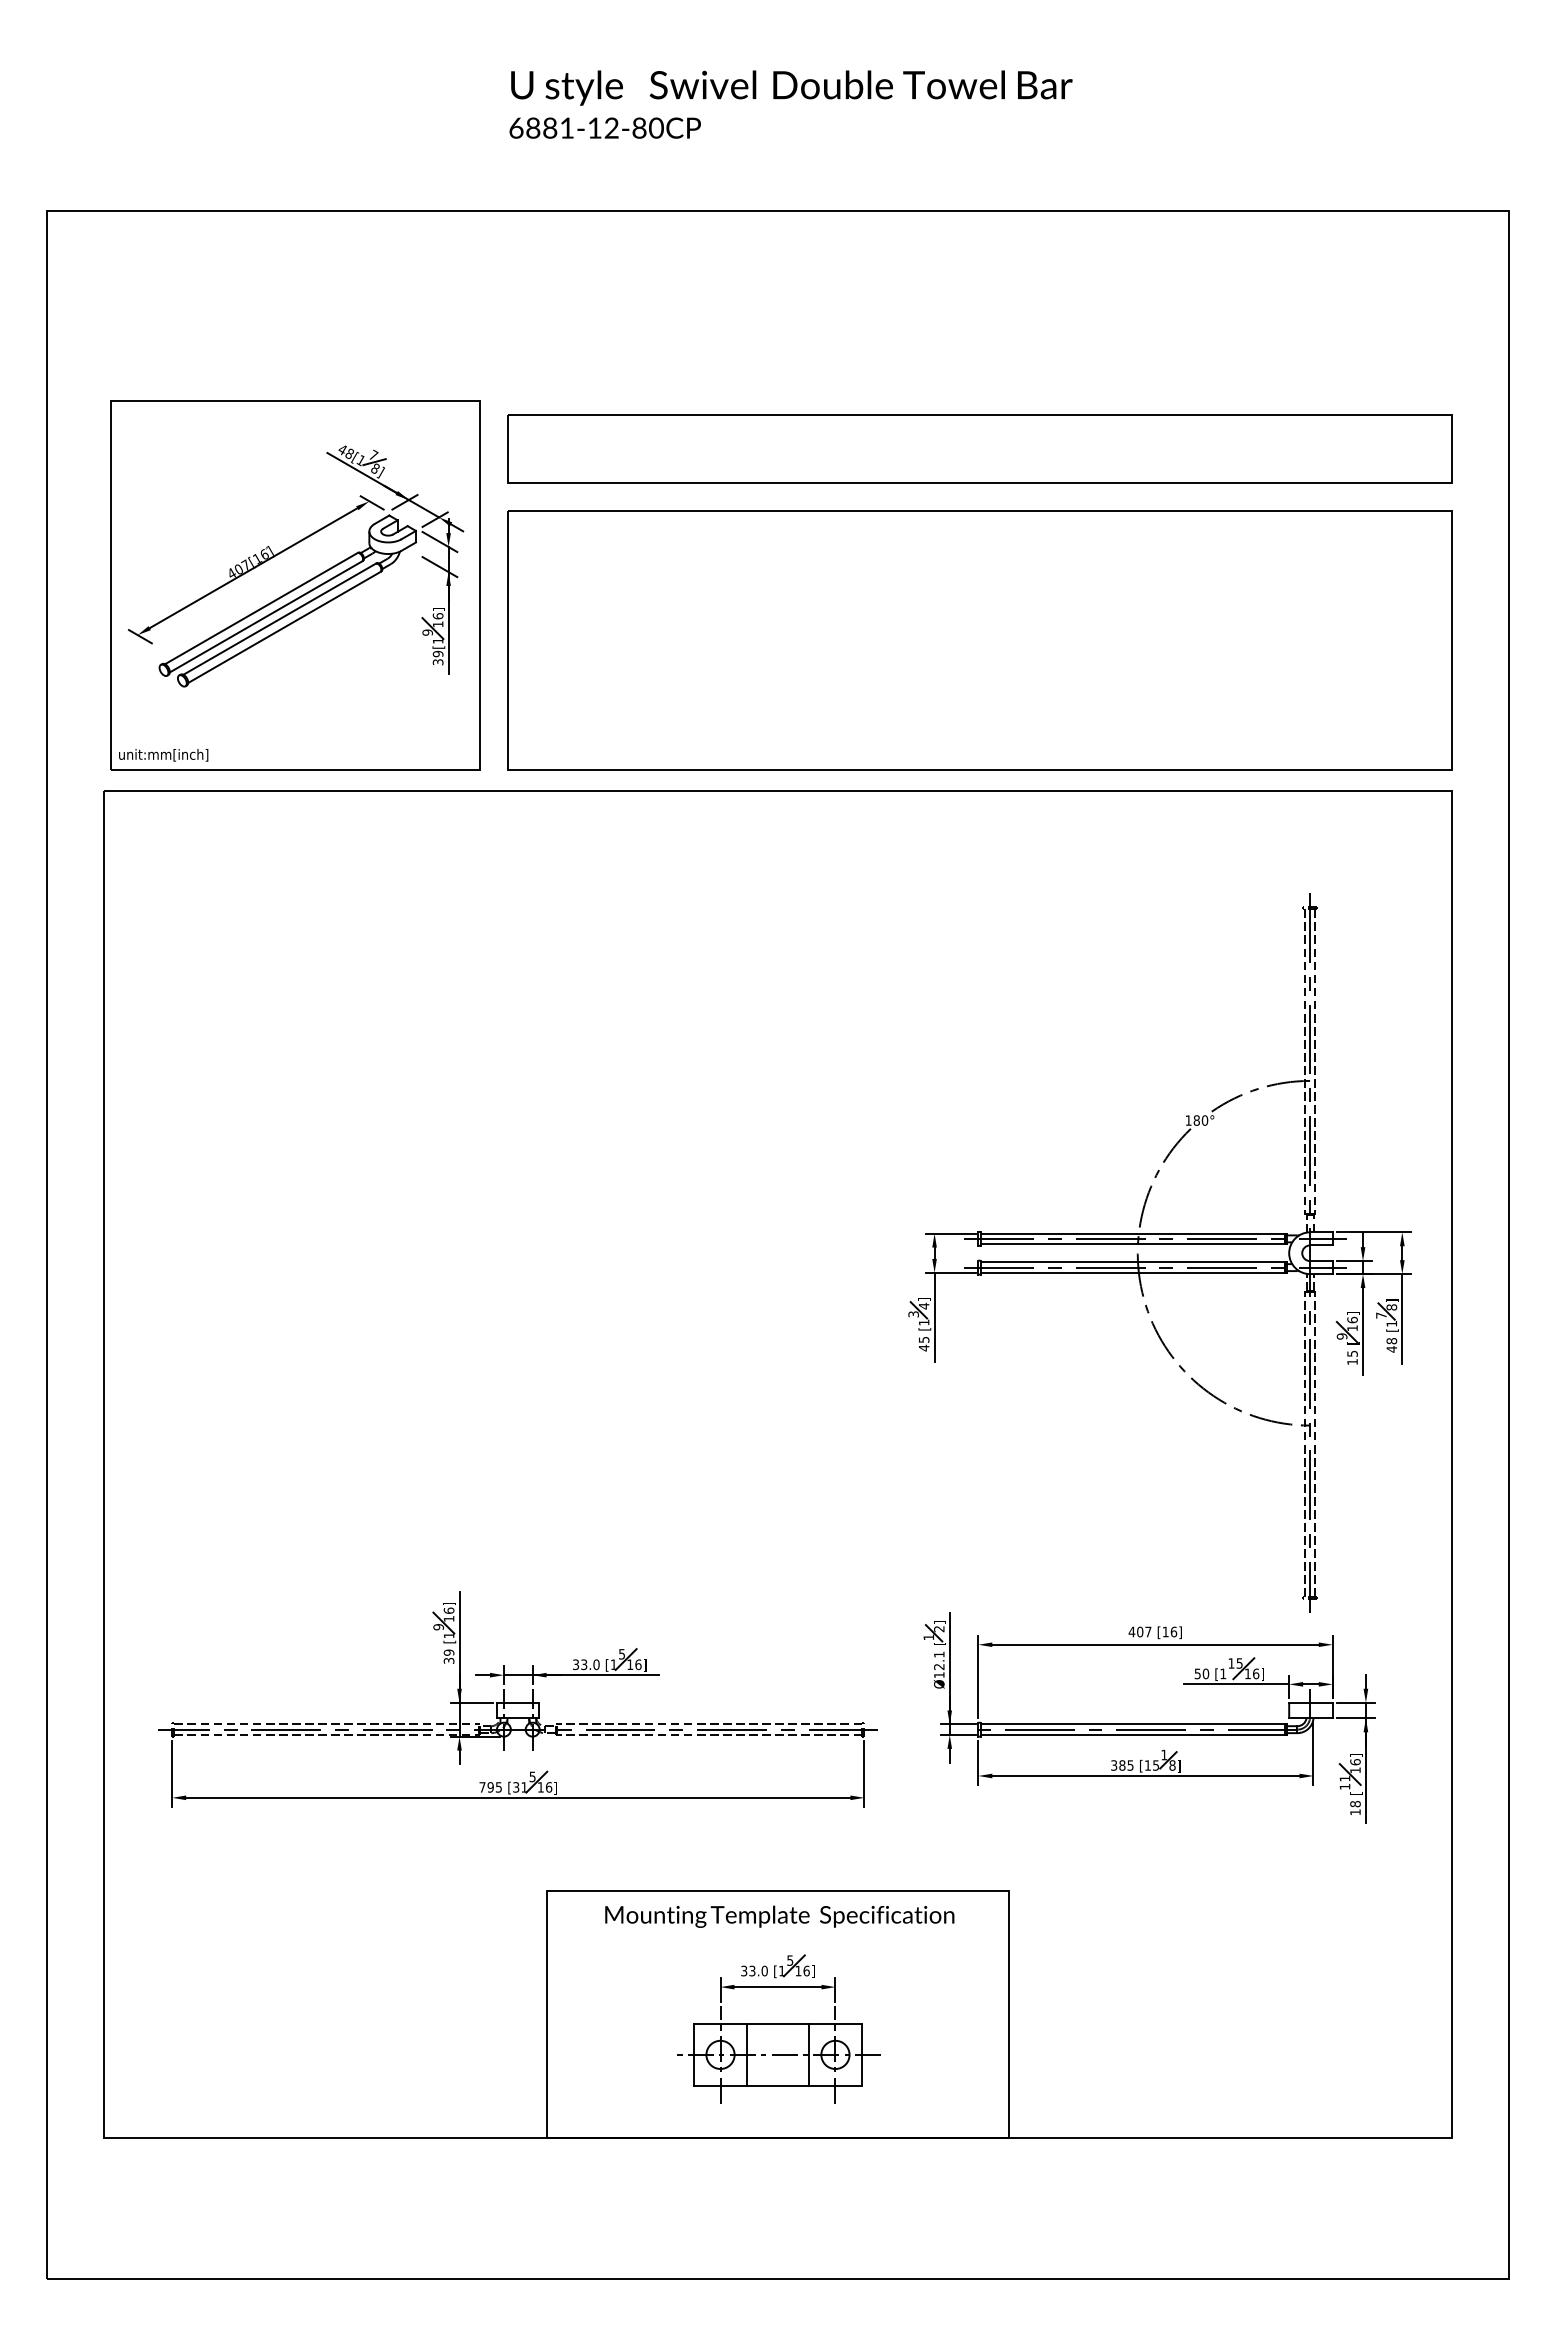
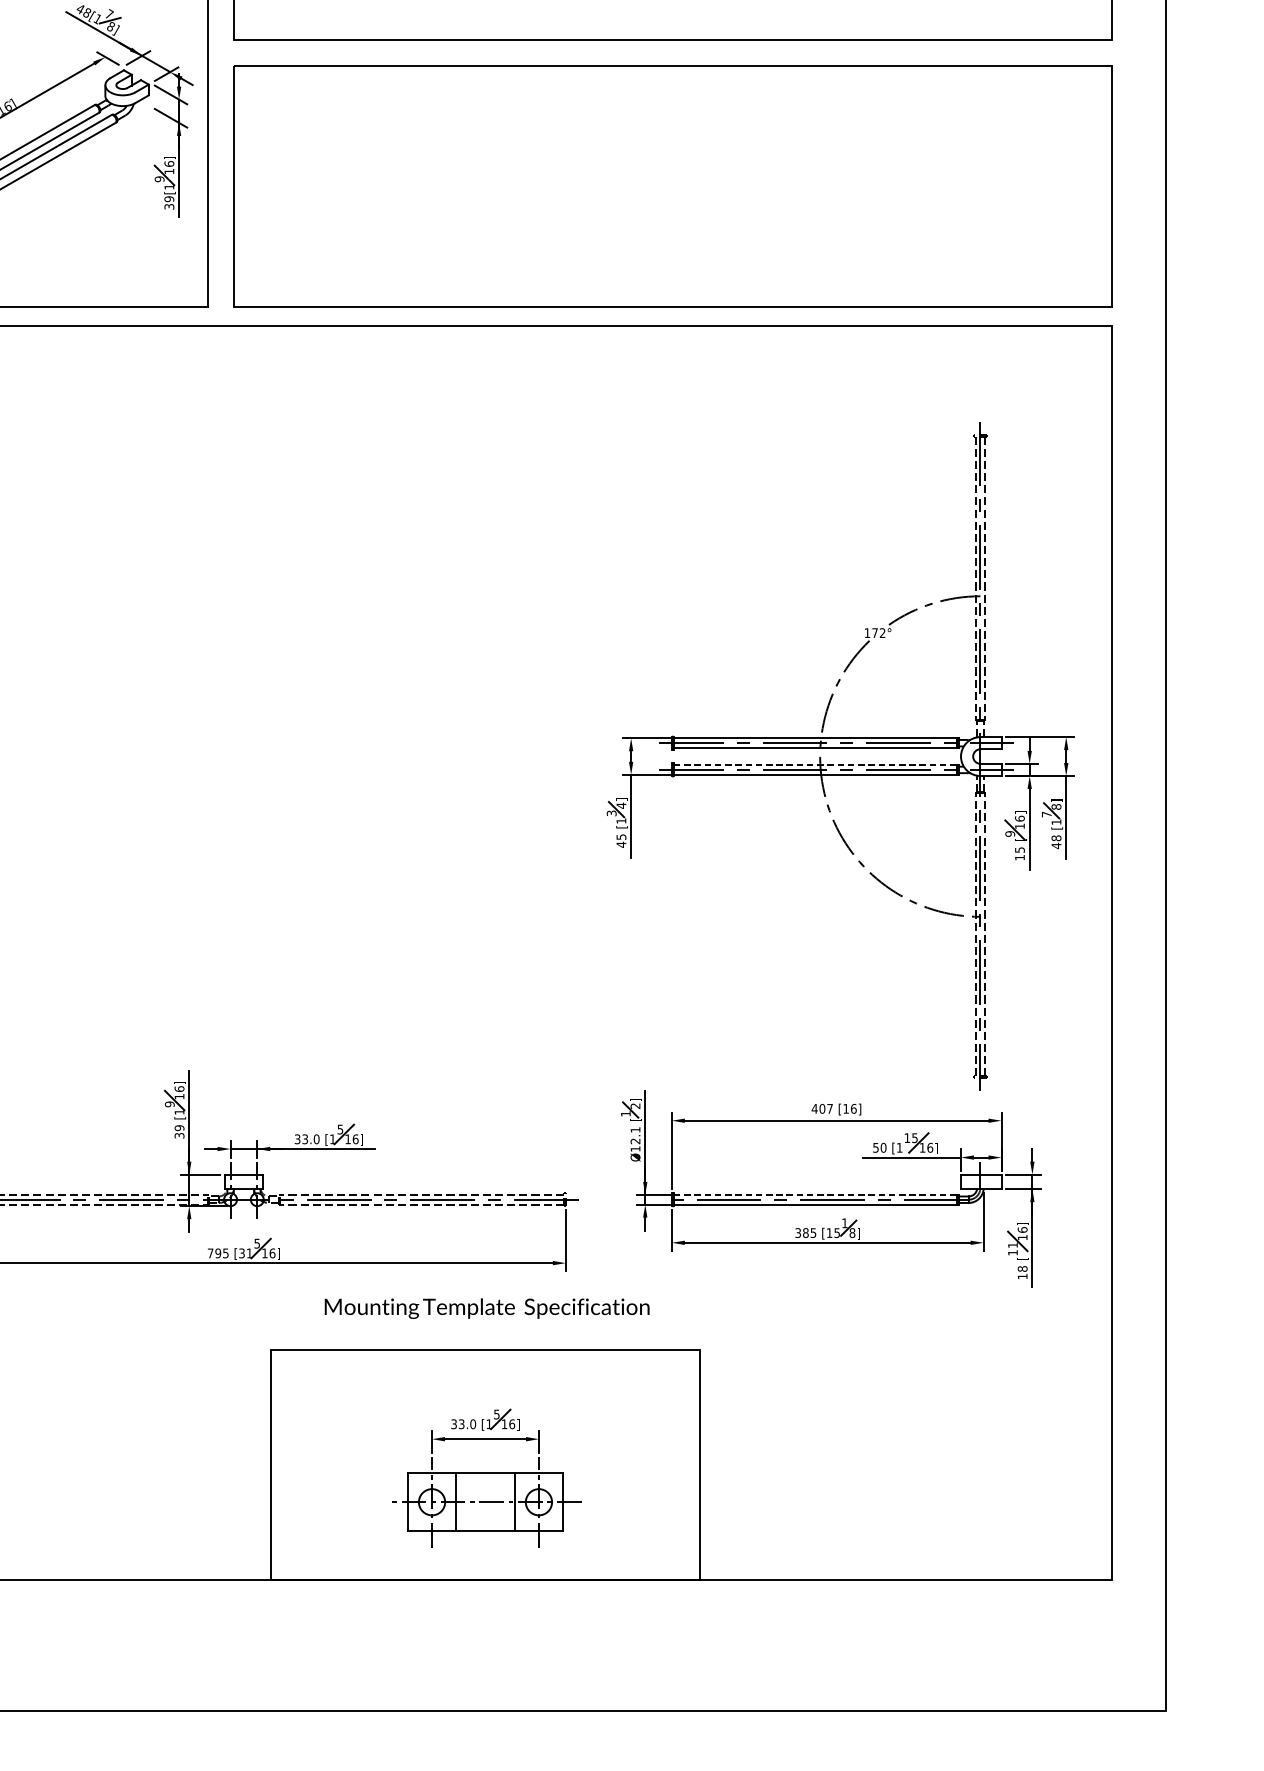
text: (1200, 1120) -> (878, 633), 180° -> 172°
line: (1134, 1262) -> (817, 765), solid -> dashed
line: (1134, 1724) -> (817, 1194), solid -> dashed
text: (779, 1916) -> (486, 1308), moved

